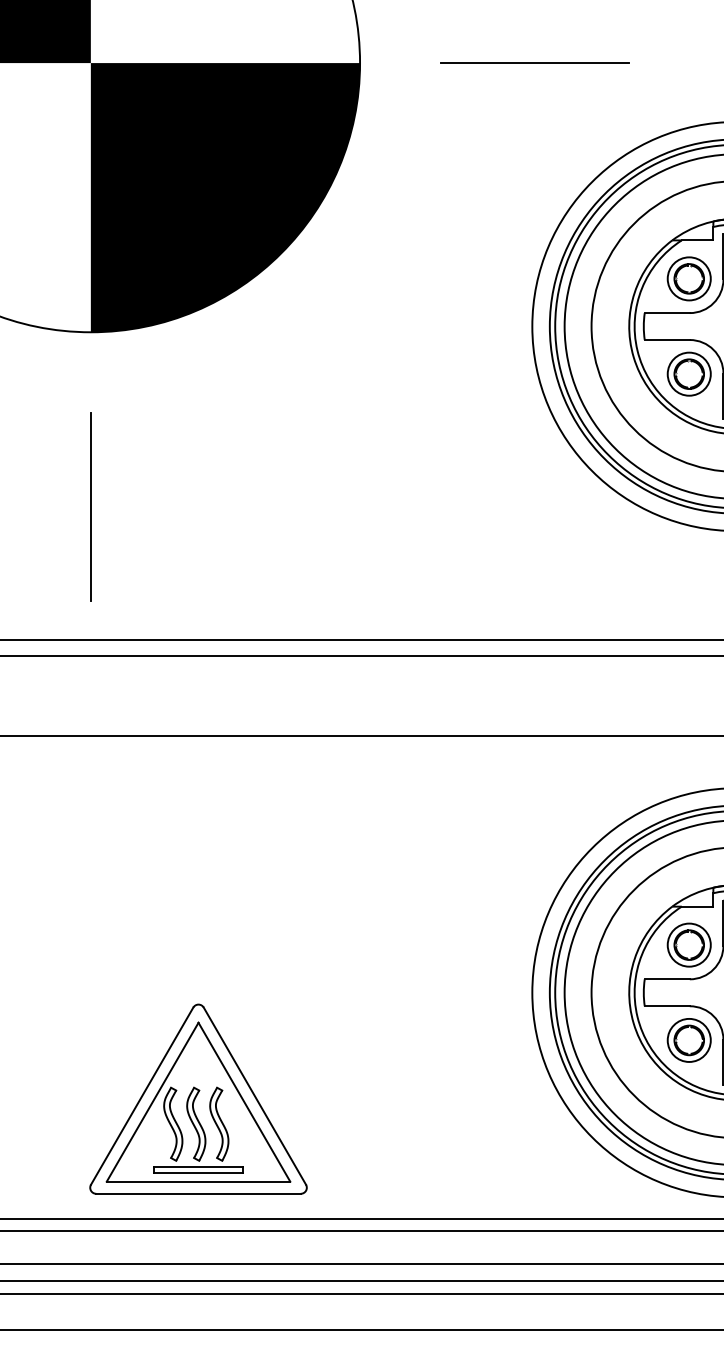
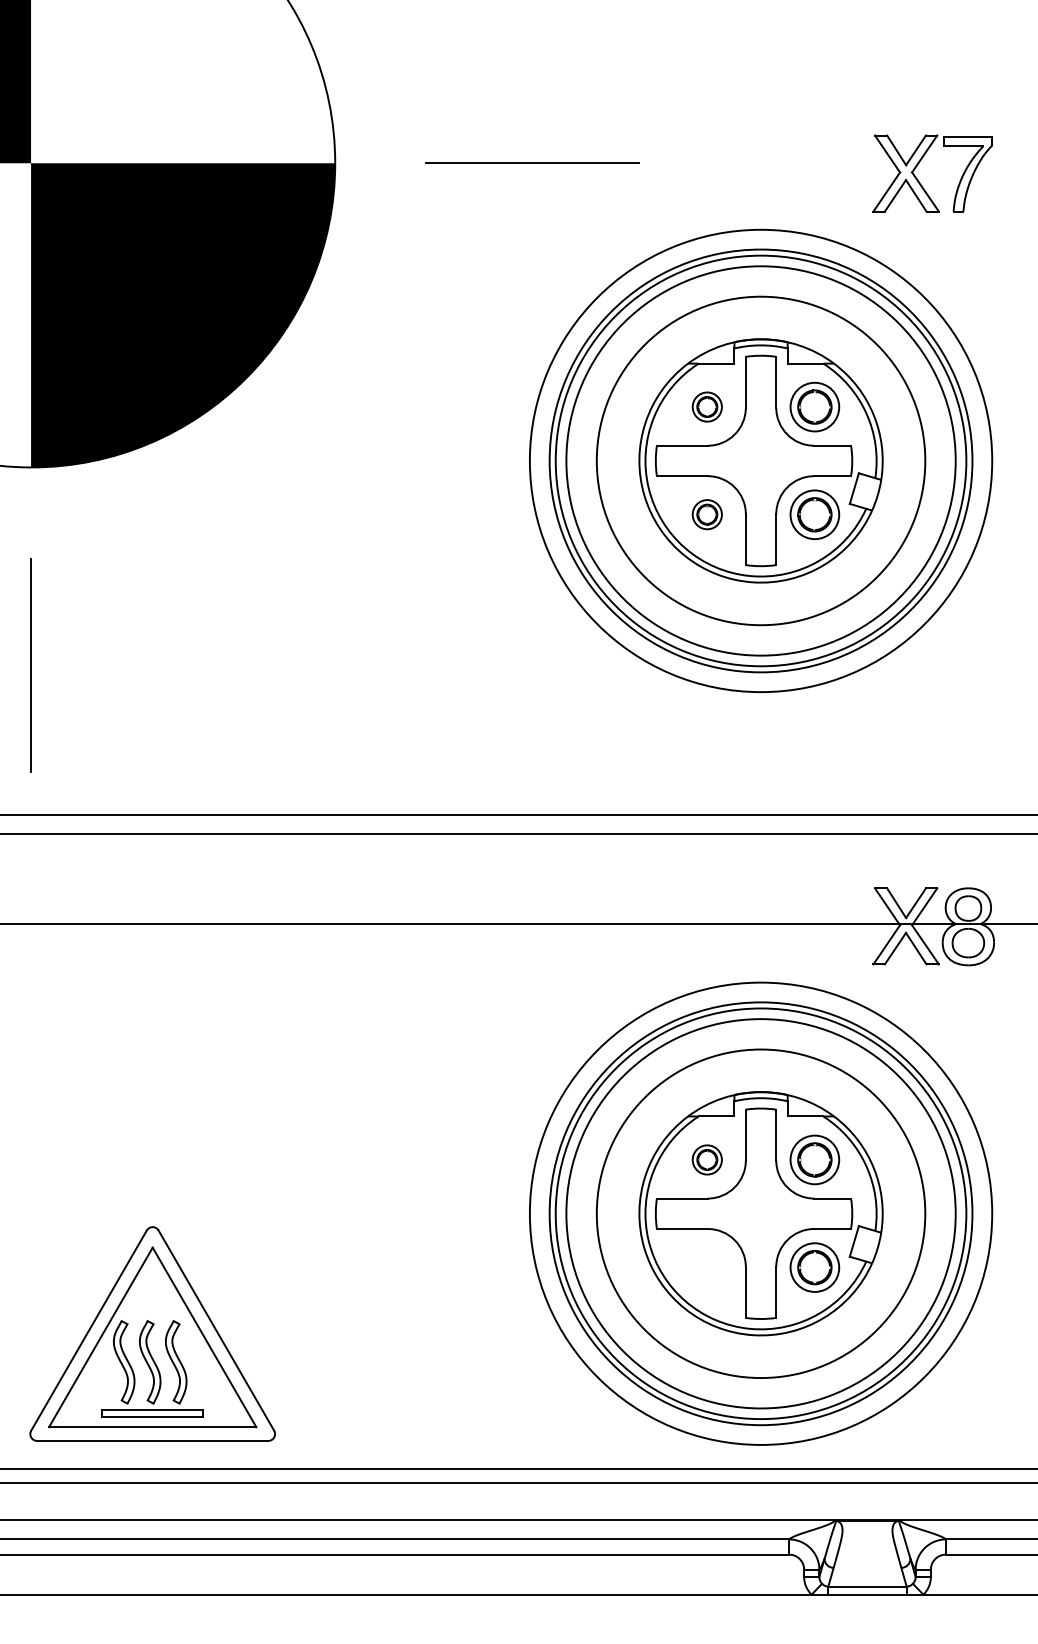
part: (689, 278) -> (707, 406), size x0.6
part: (689, 373) -> (707, 514), size x0.6
part: (689, 944) -> (707, 1159), size x0.6
part: (689, 1040) -> (707, 1267), removed

